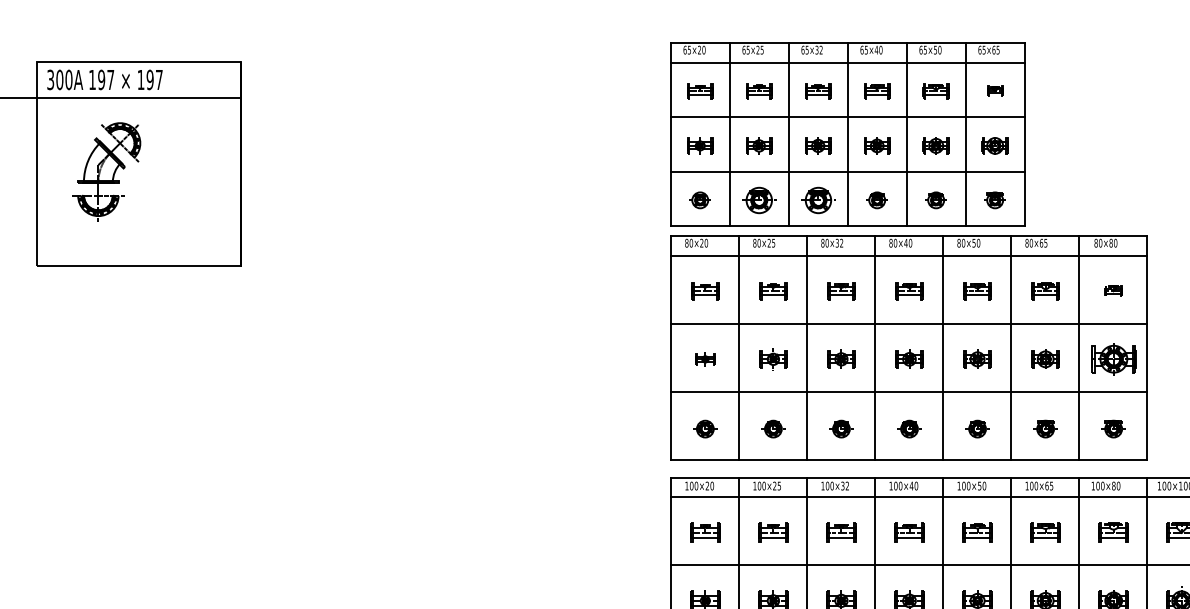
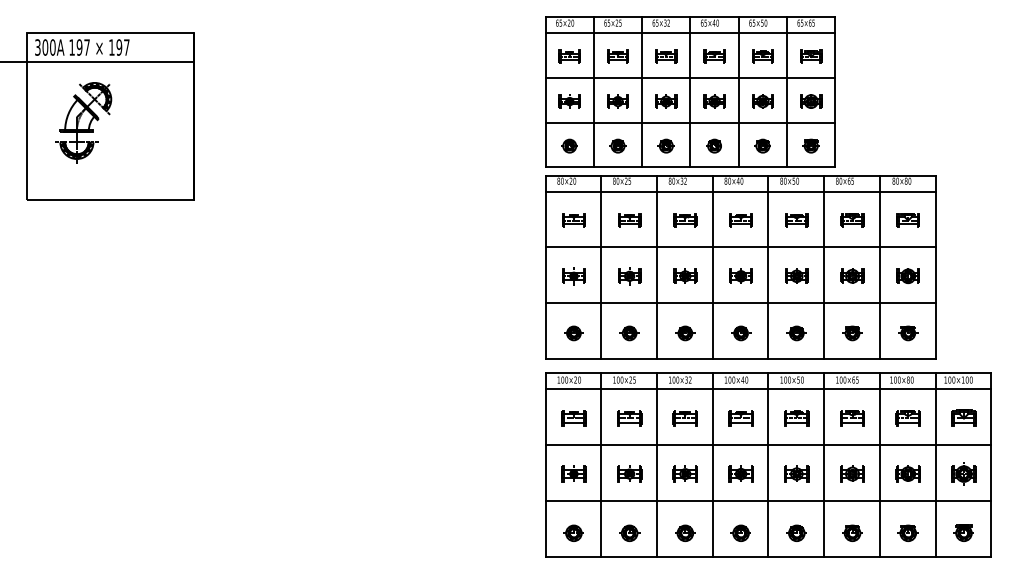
part: (995, 90) -> (811, 56), size x1.67
part: (758, 199) -> (617, 145), size x0.62
part: (817, 199) -> (665, 145), size x0.62
part: (1112, 291) -> (907, 220), size x1.67
part: (704, 359) -> (573, 276), size x1.43
part: (1112, 359) -> (907, 276), size x0.62

